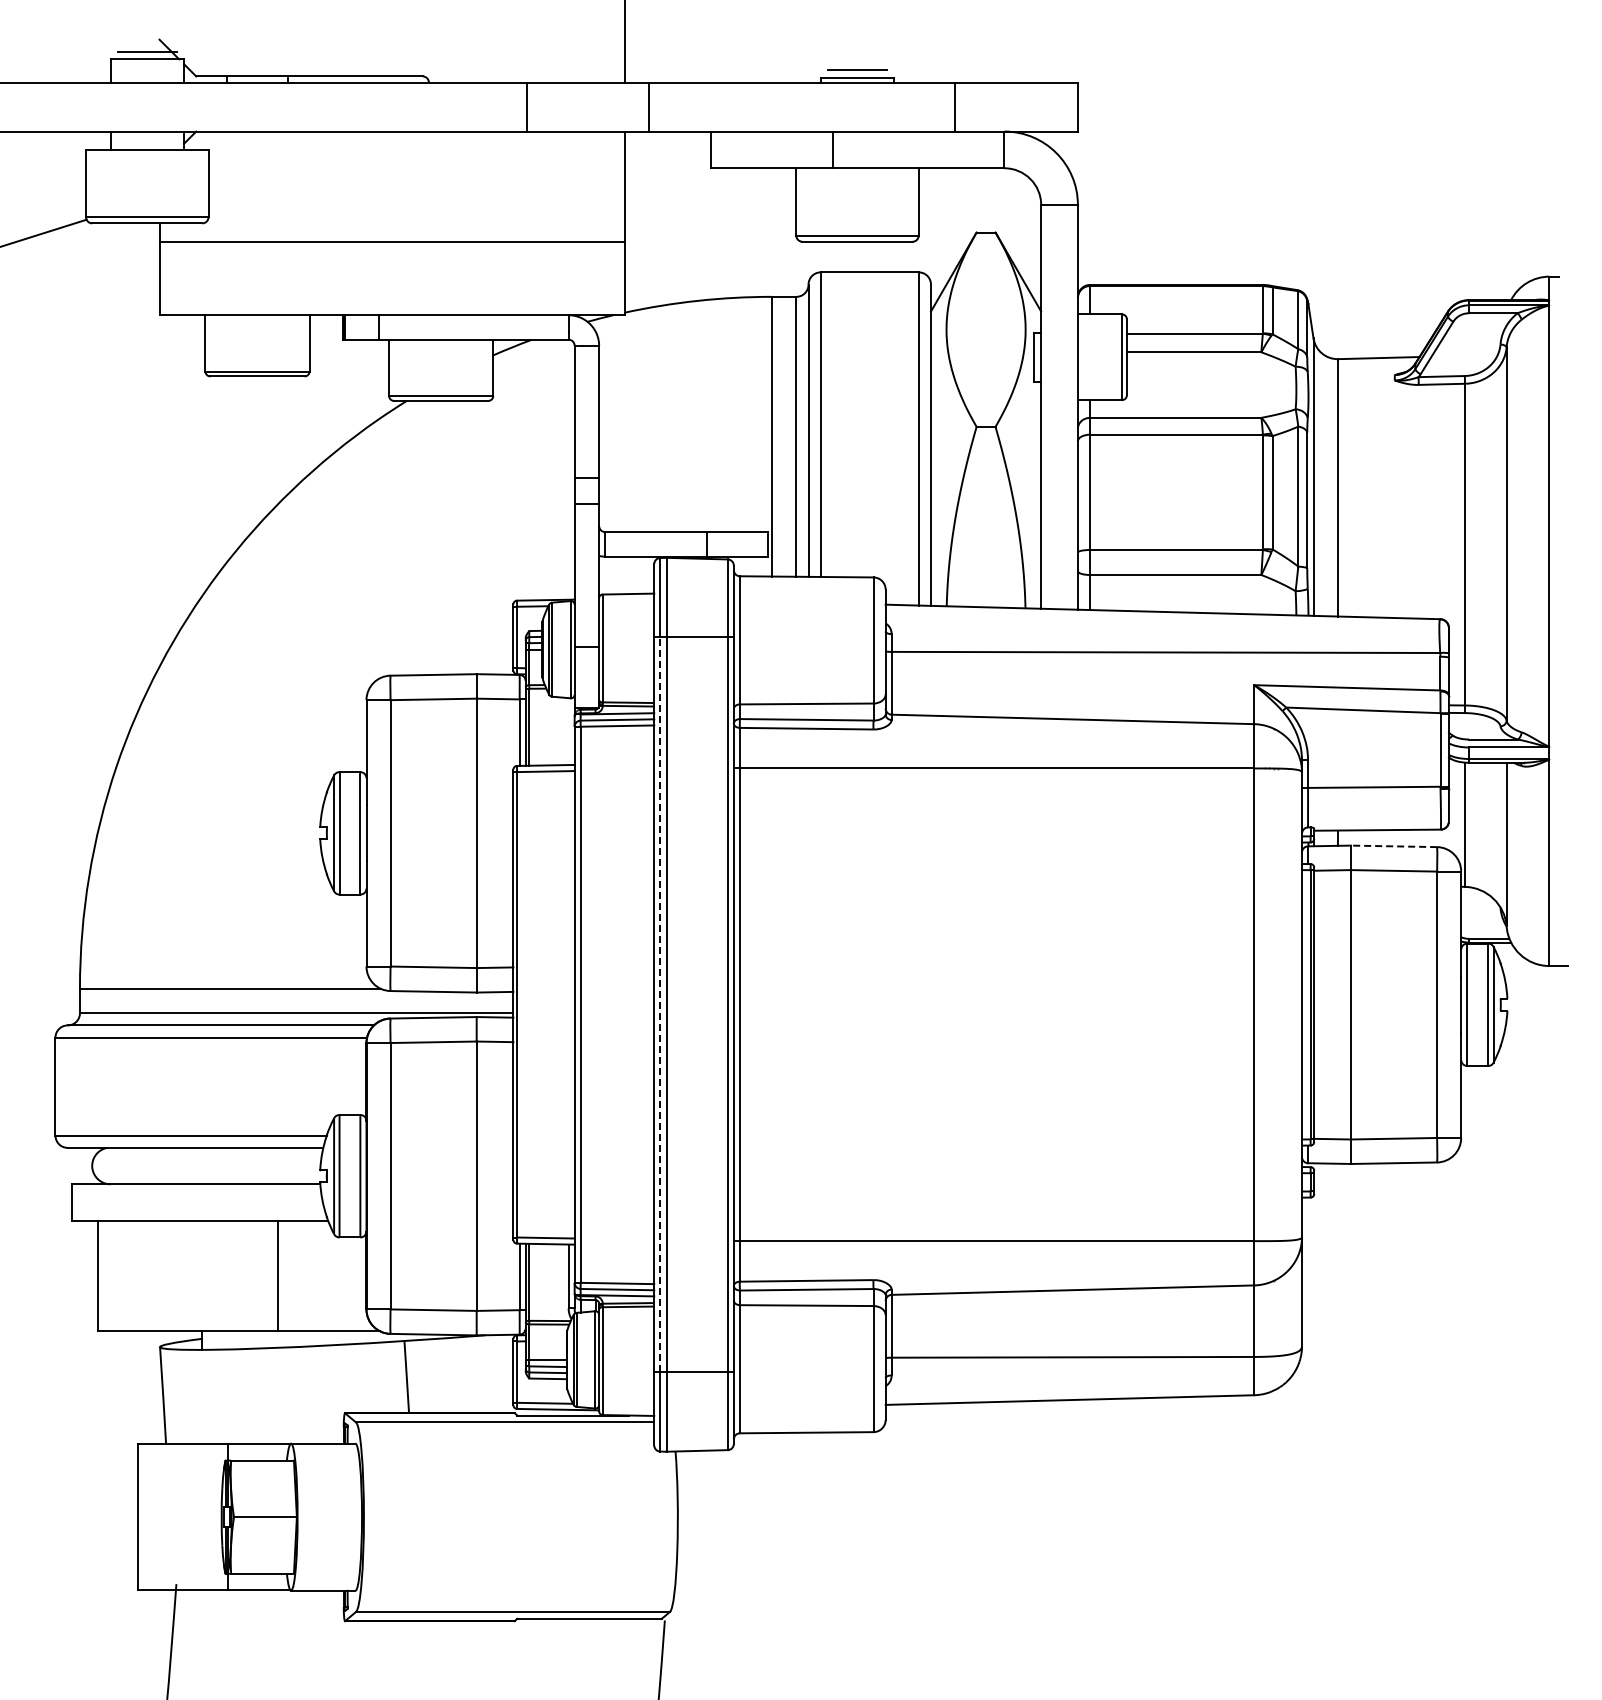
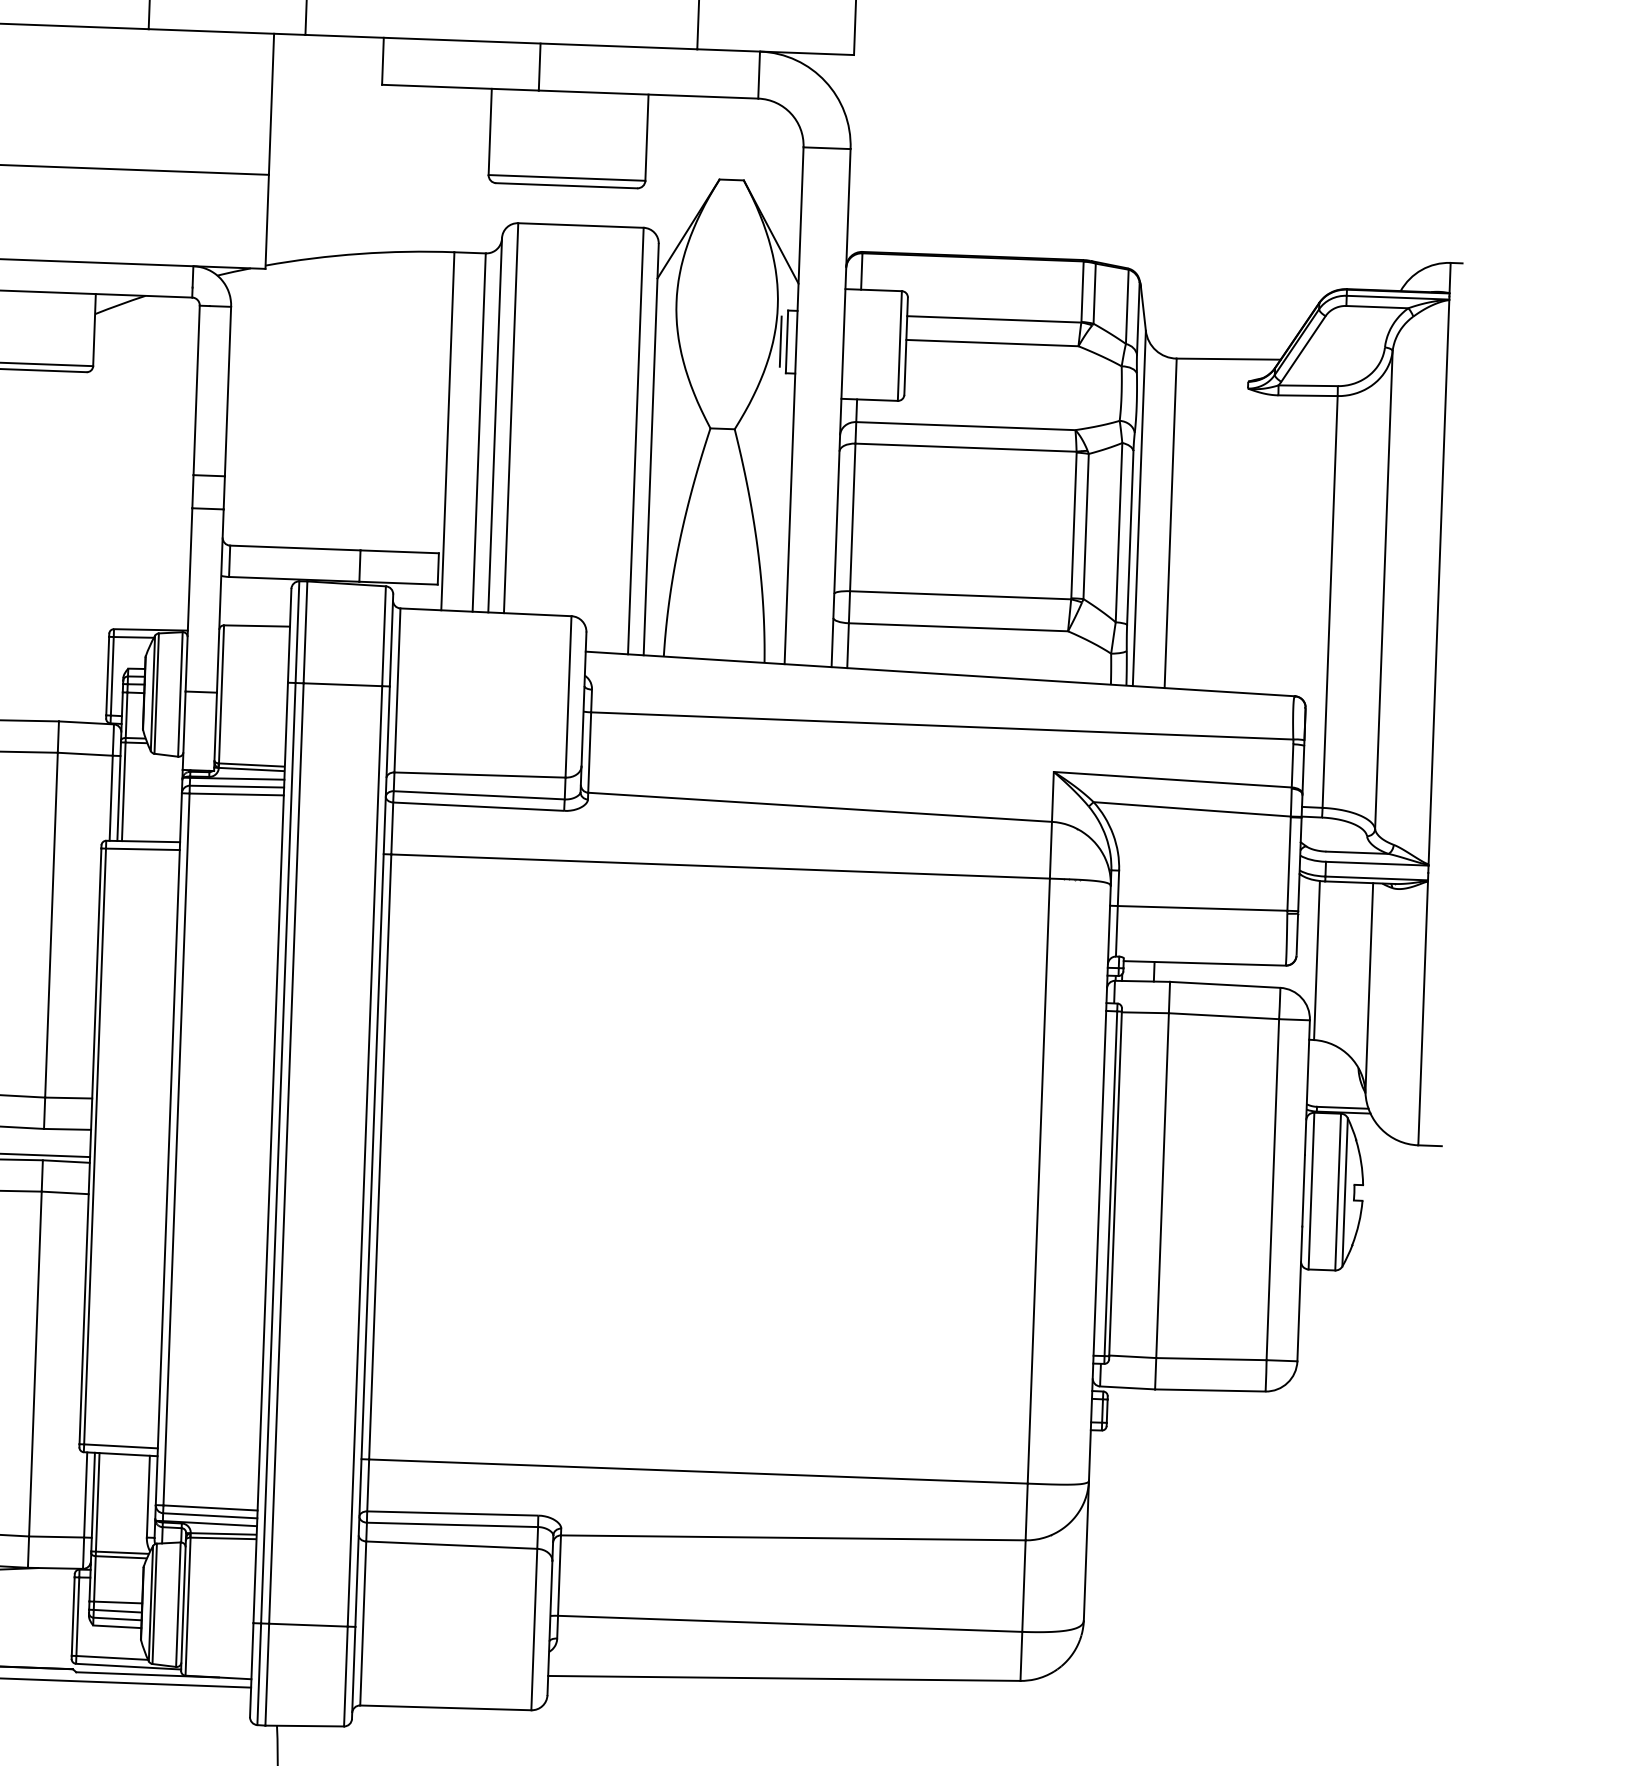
line: (1028, 356) -> (780, 340), added
line: (1393, 846) -> (1224, 985), dashed -> solid
line: (660, 1004) -> (278, 1152), dashed -> solid

